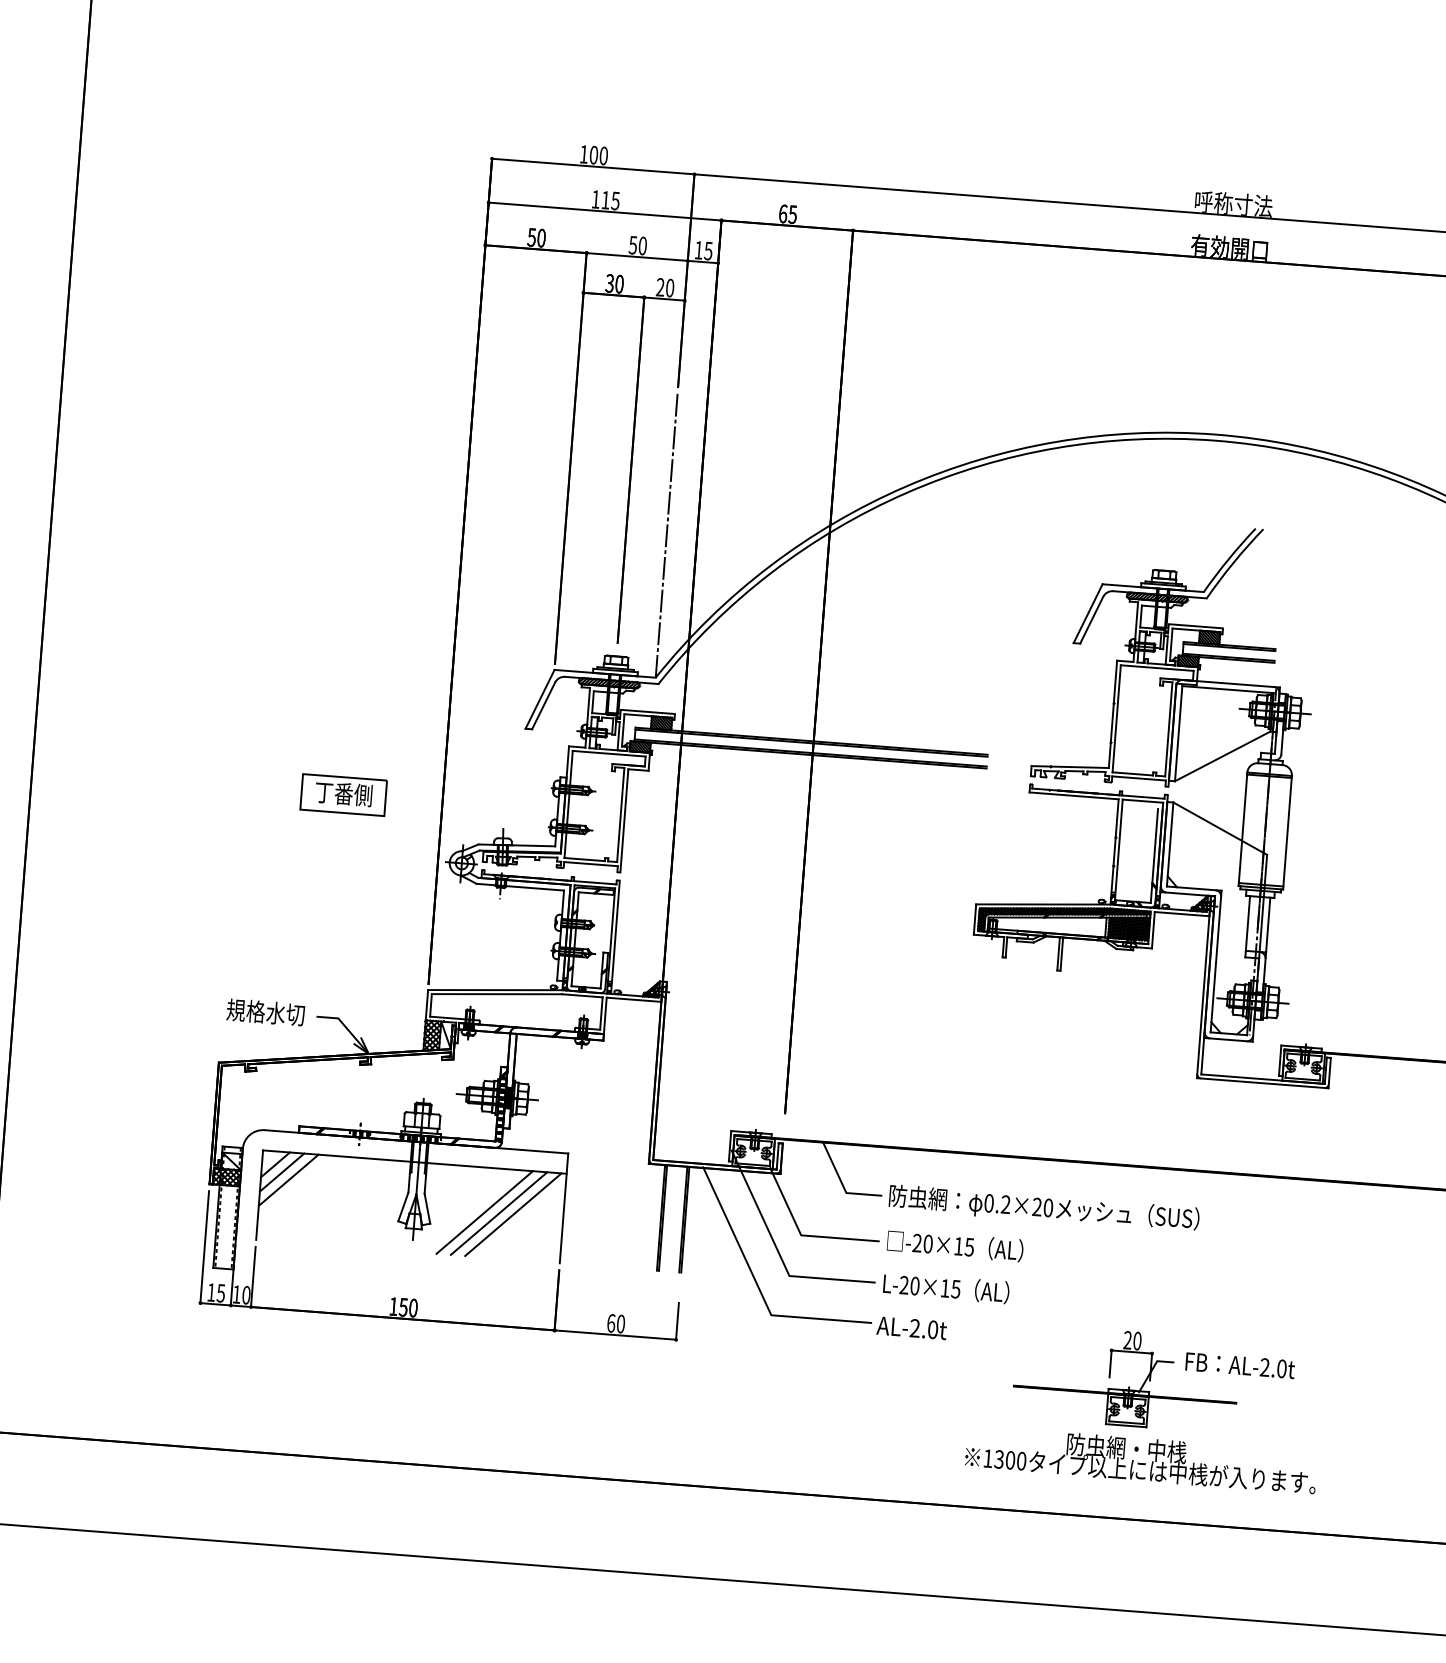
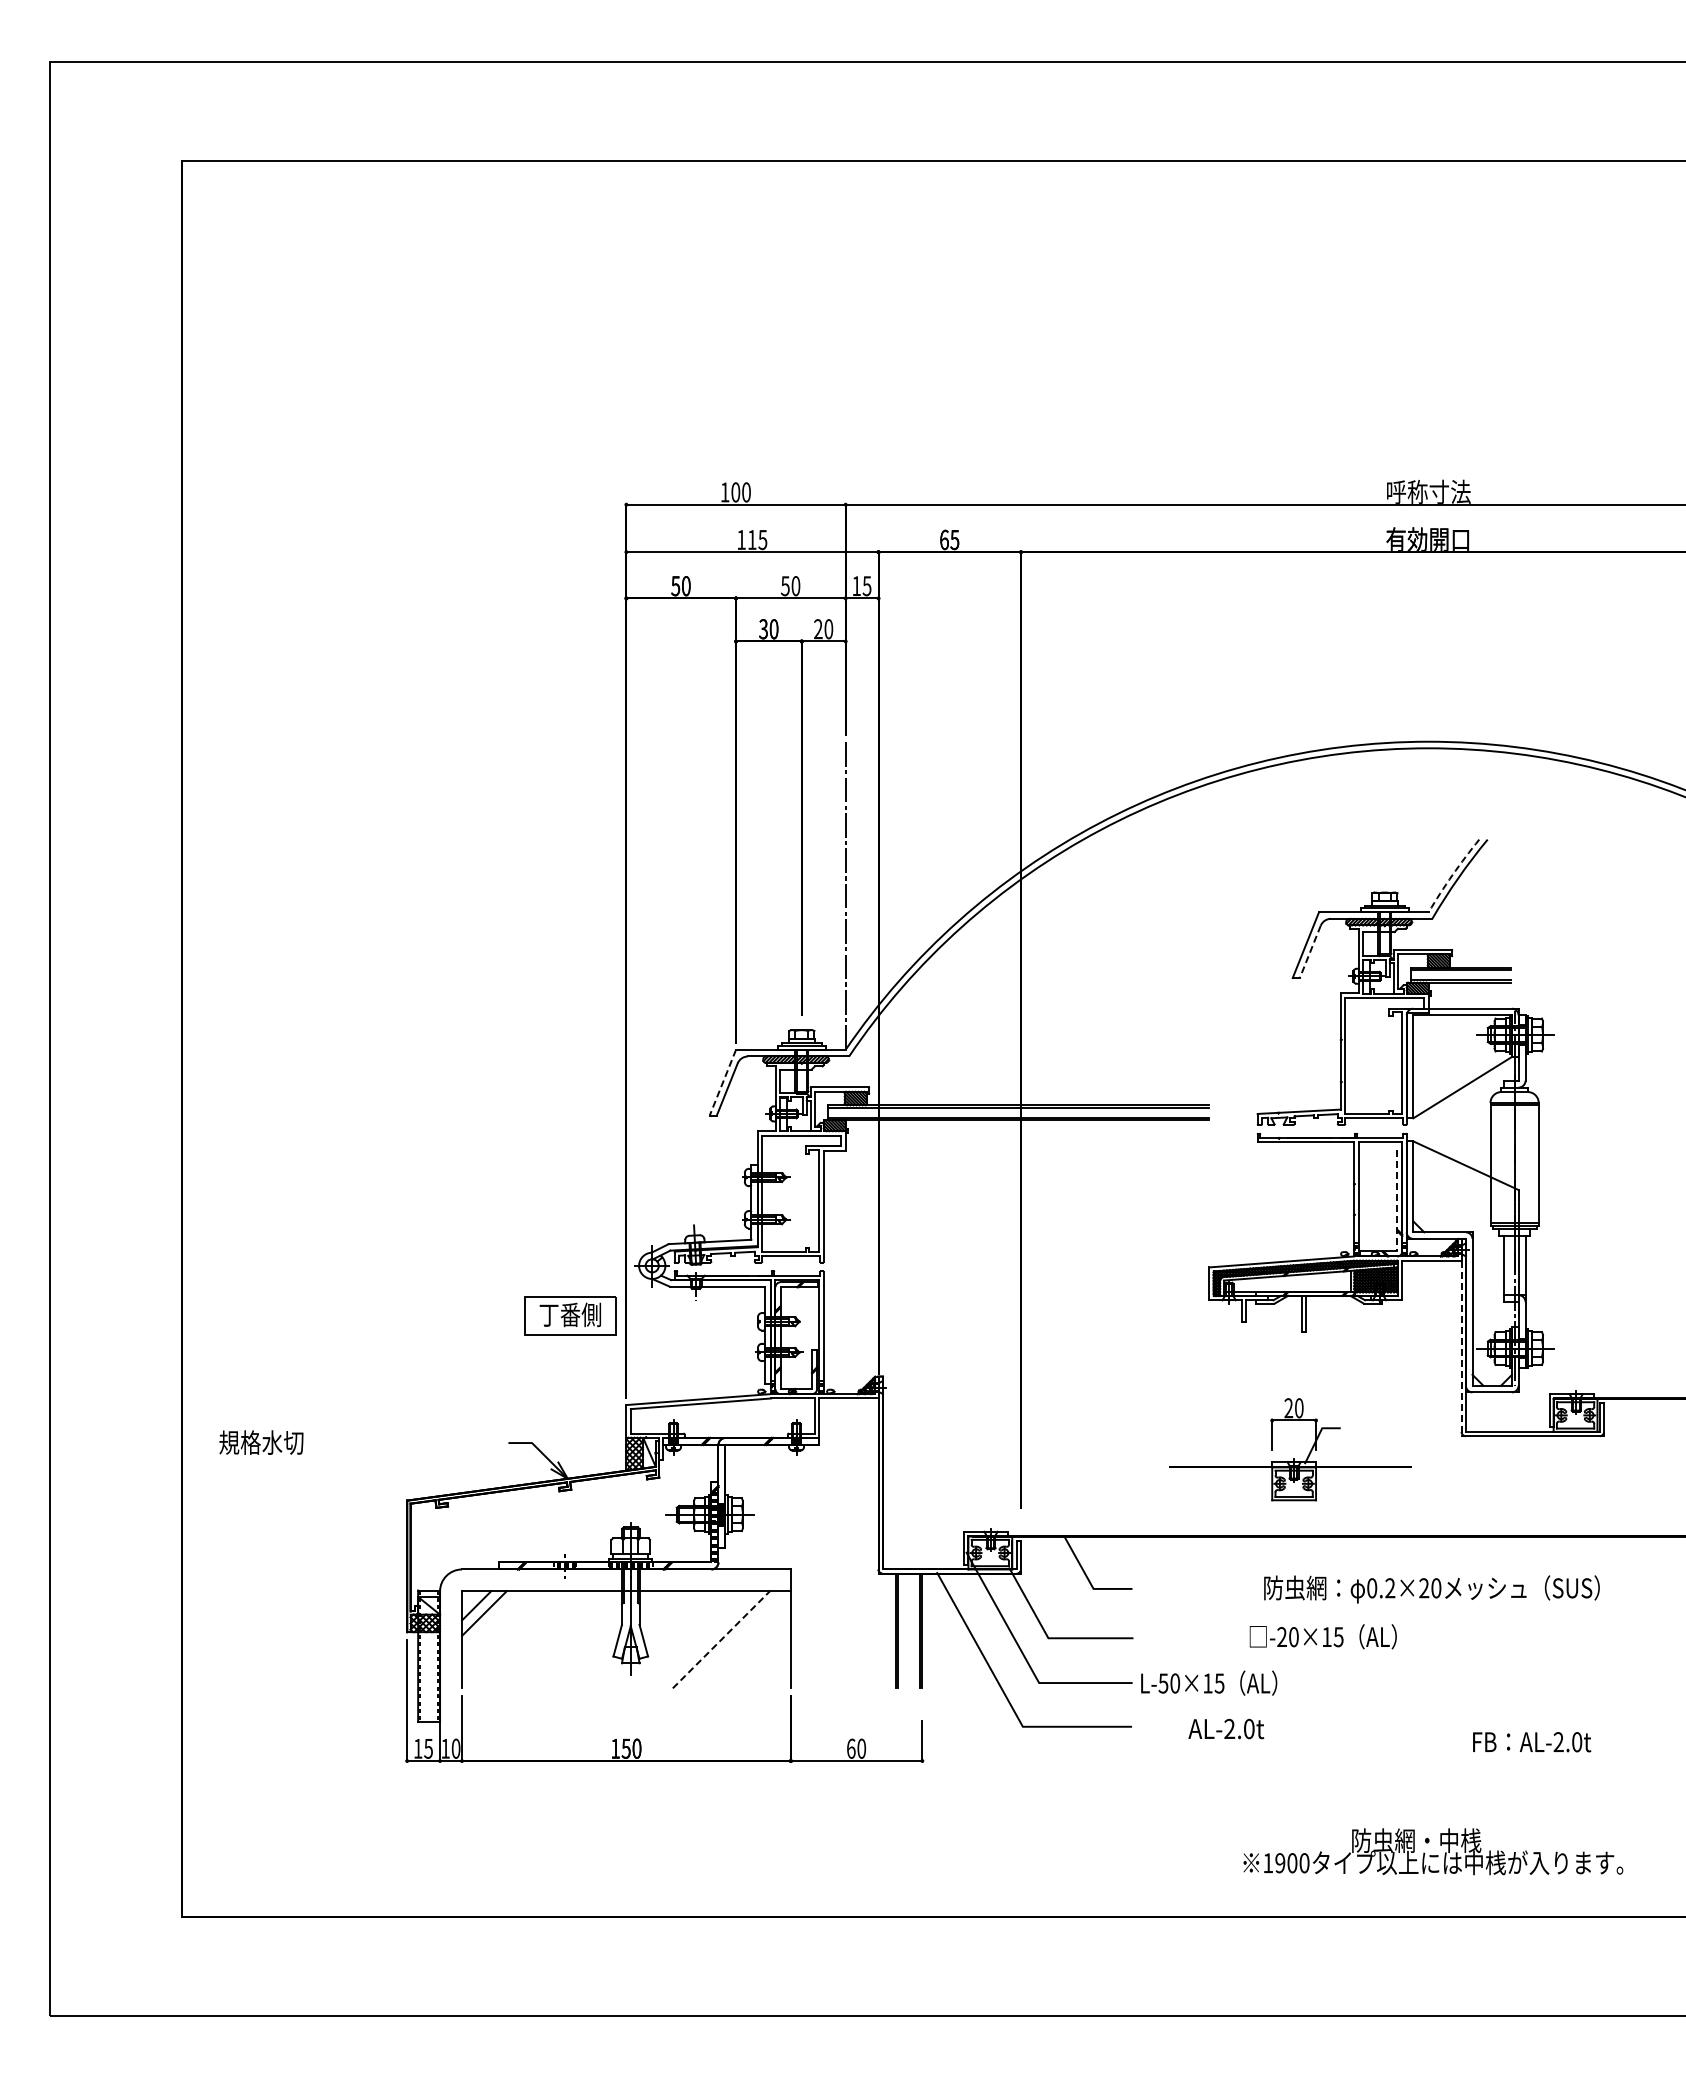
arc: (1228, 559) -> (1452, 875), solid -> dashed
line: (1091, 620) -> (1310, 952), solid -> dashed
line: (539, 699) -> (722, 1083), solid -> dashed
part: (343, 794) -> (570, 1315), moved
line: (1154, 855) -> (1397, 1200), solid -> dashed
line: (1203, 987) -> (1461, 1337), solid -> dashed
text: (265, 1012) -> (261, 1442), moved
line: (289, 1180) -> (492, 1621), removed
text: (1043, 1208) -> (1431, 1589), moved
line: (484, 1212) -> (705, 1639), removed
line: (499, 1213) -> (721, 1639), solid -> dashed
line: (513, 1214) -> (736, 1639), removed
text: (954, 1245) -> (1322, 1636), moved
text: (904, 1285) -> (1163, 1683), L-20×15 -> L-50×15
text: (912, 1327) -> (1226, 1728), moved
part: (1128, 1387) -> (1293, 1458), moved
text: (999, 1459) -> (1280, 1863), 1300 -> 1900

